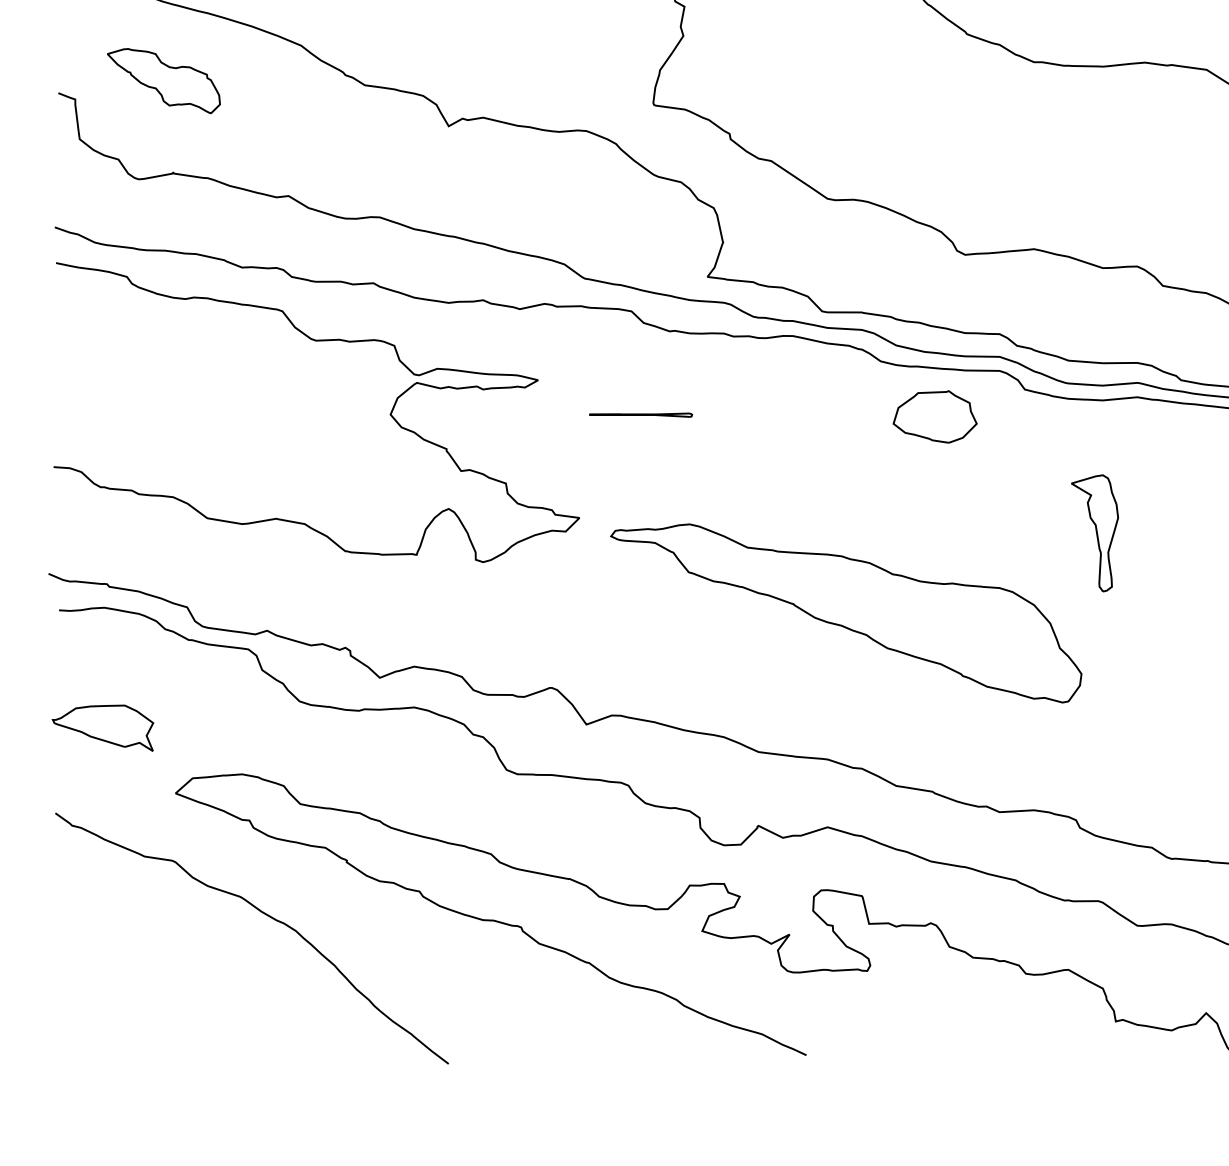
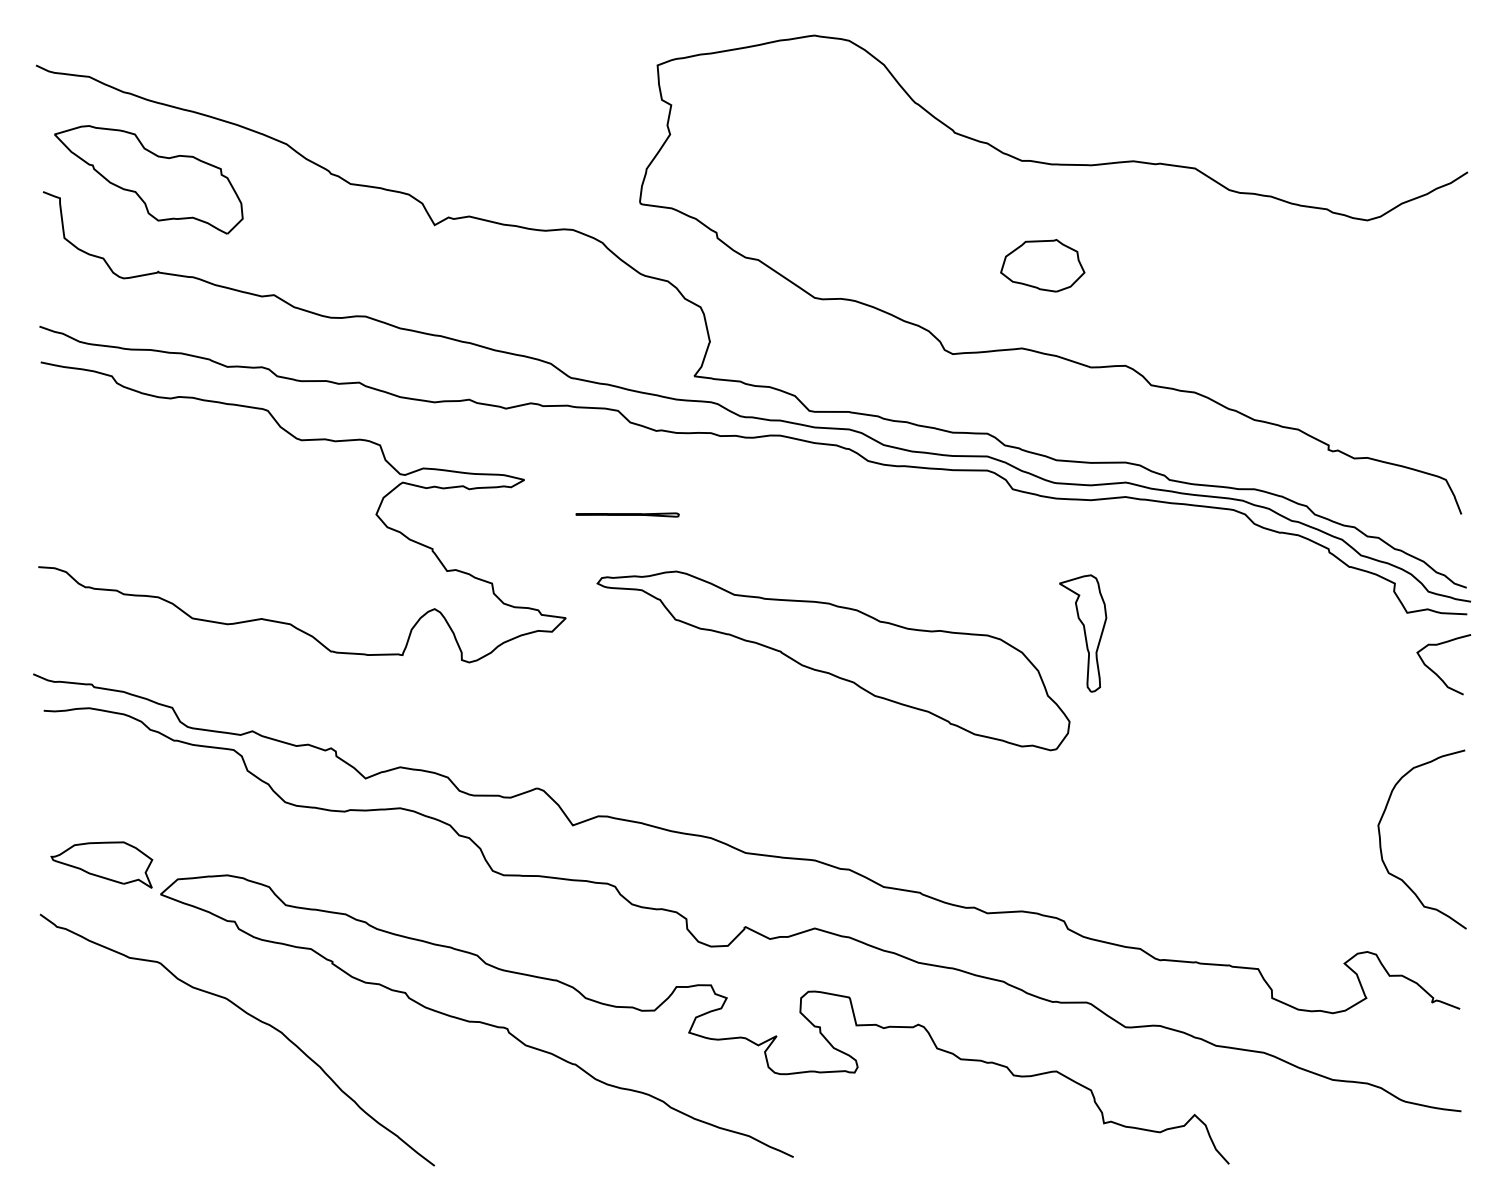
part: (163, 80) -> (148, 179), size x1.67
part: (934, 416) -> (1042, 265), moved
part: (846, 613) -> (833, 660), moved
part: (102, 727) -> (101, 864), moved

